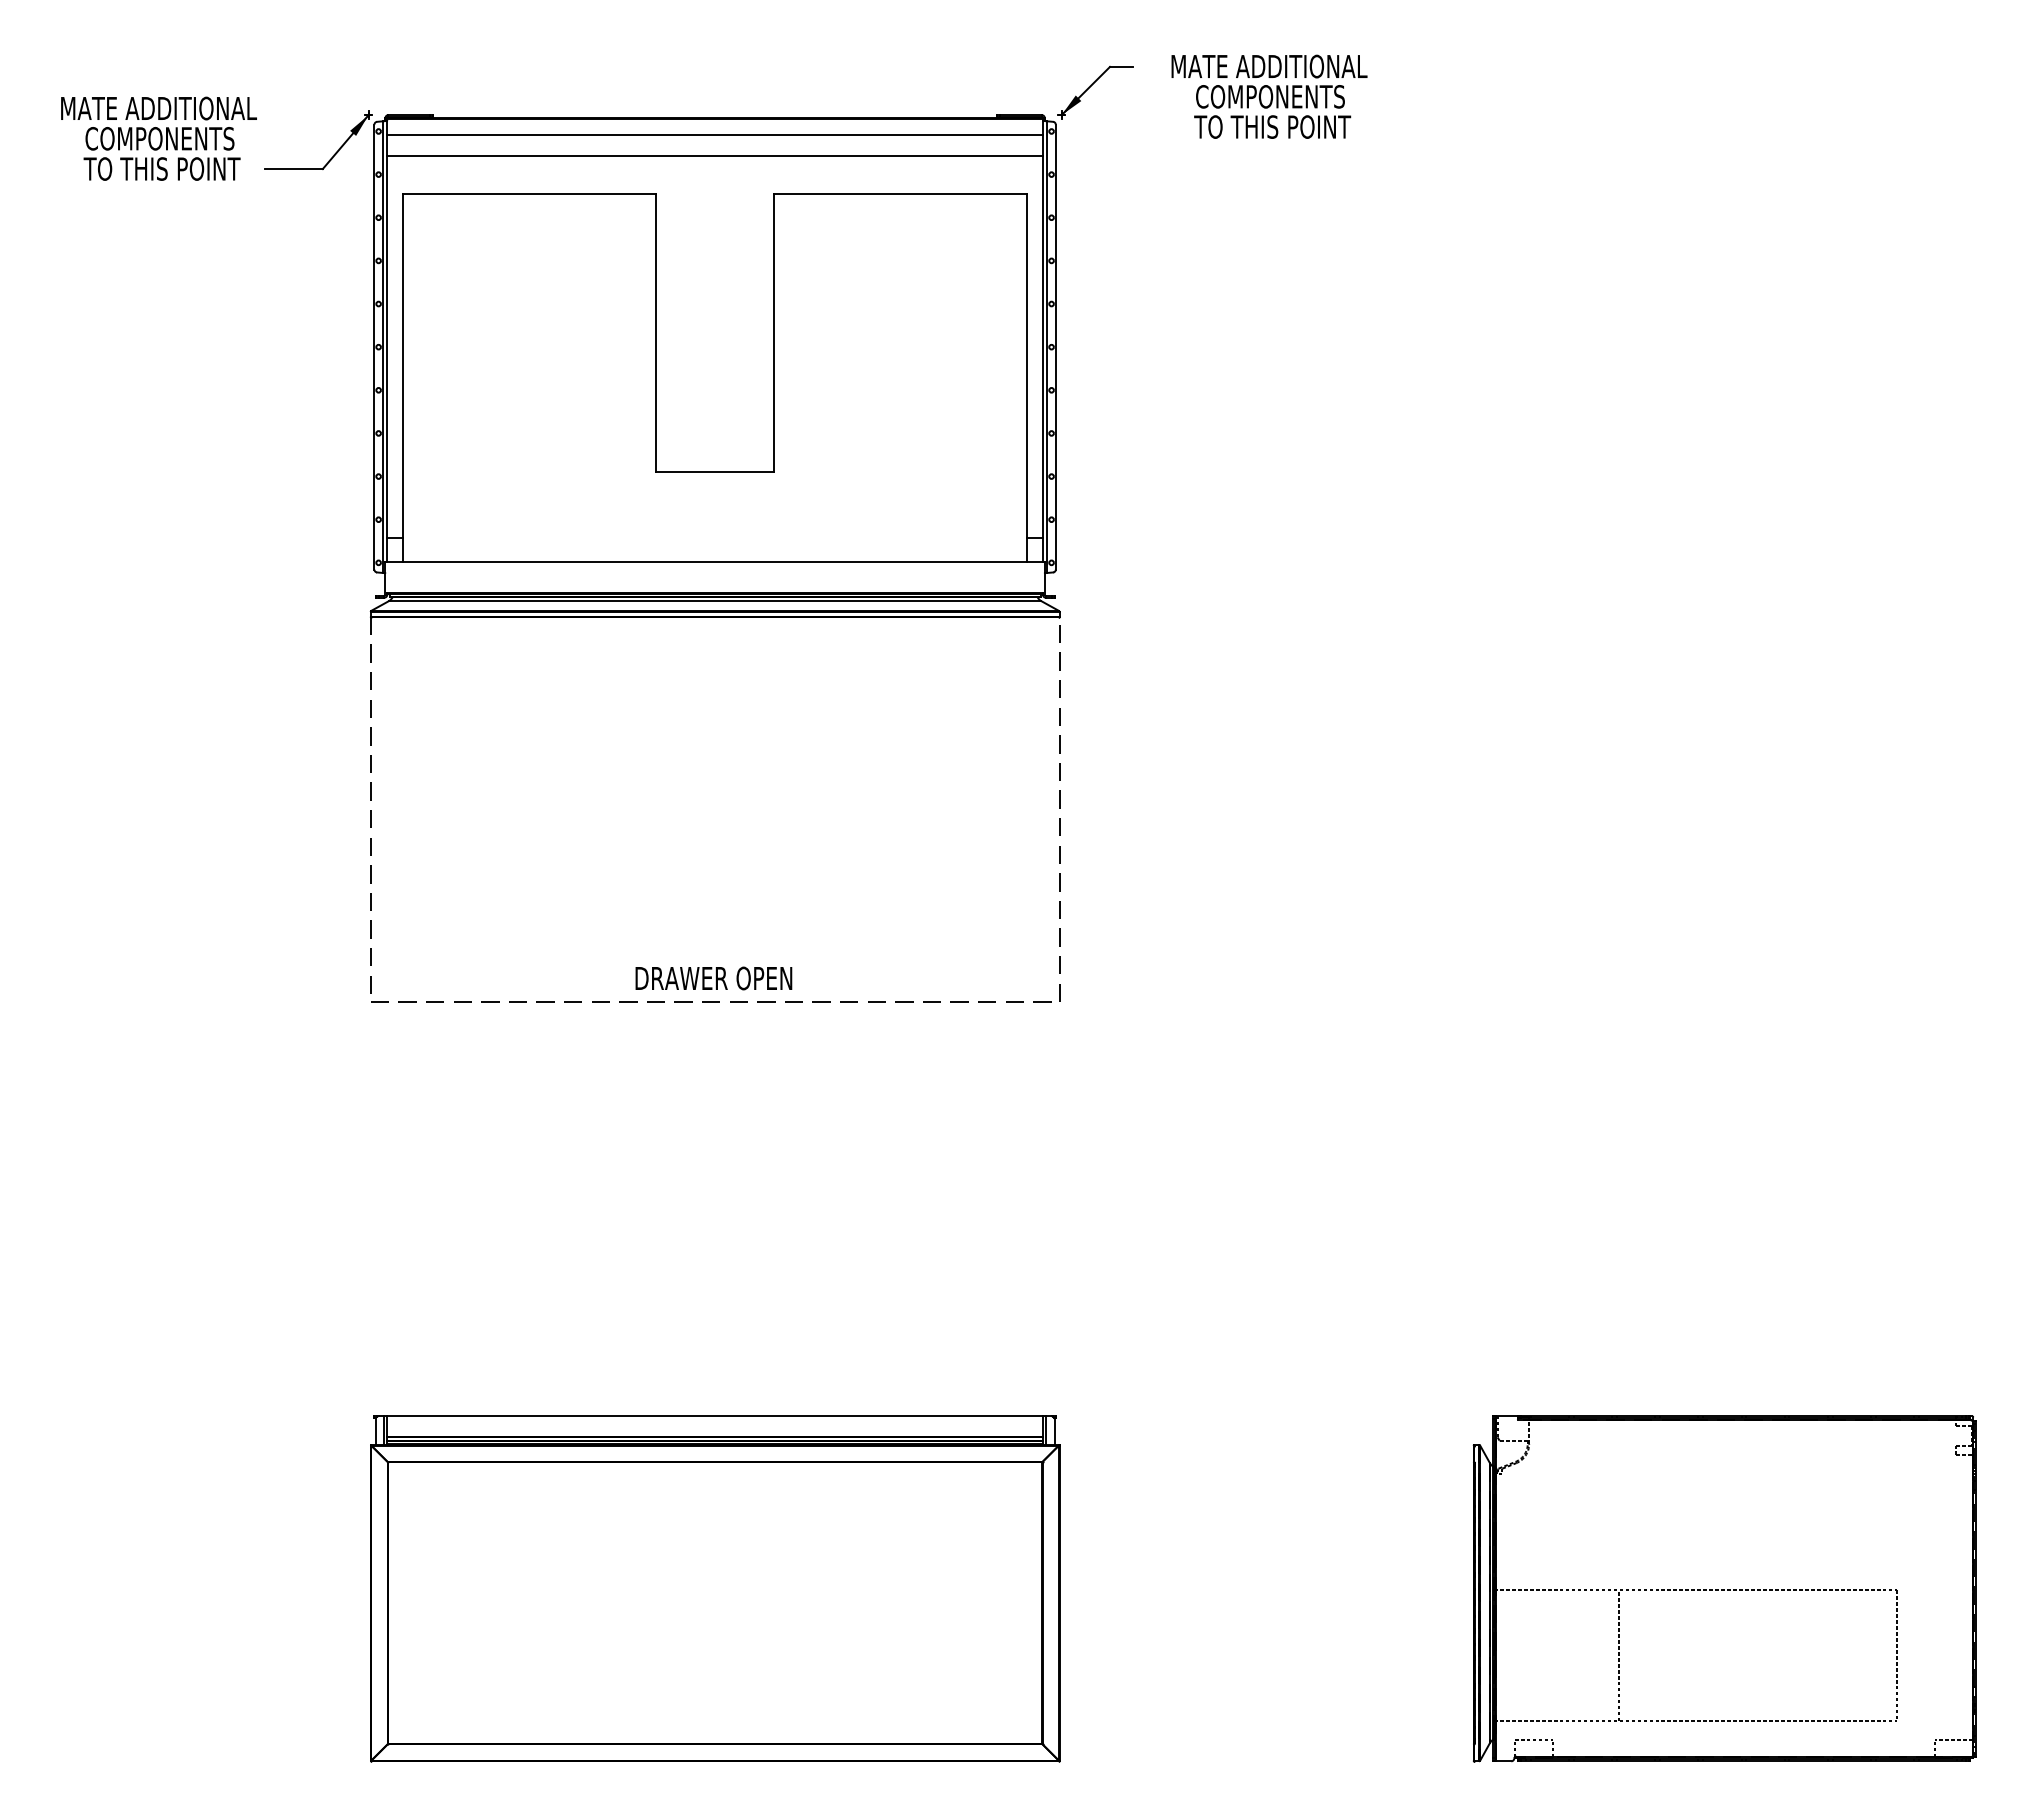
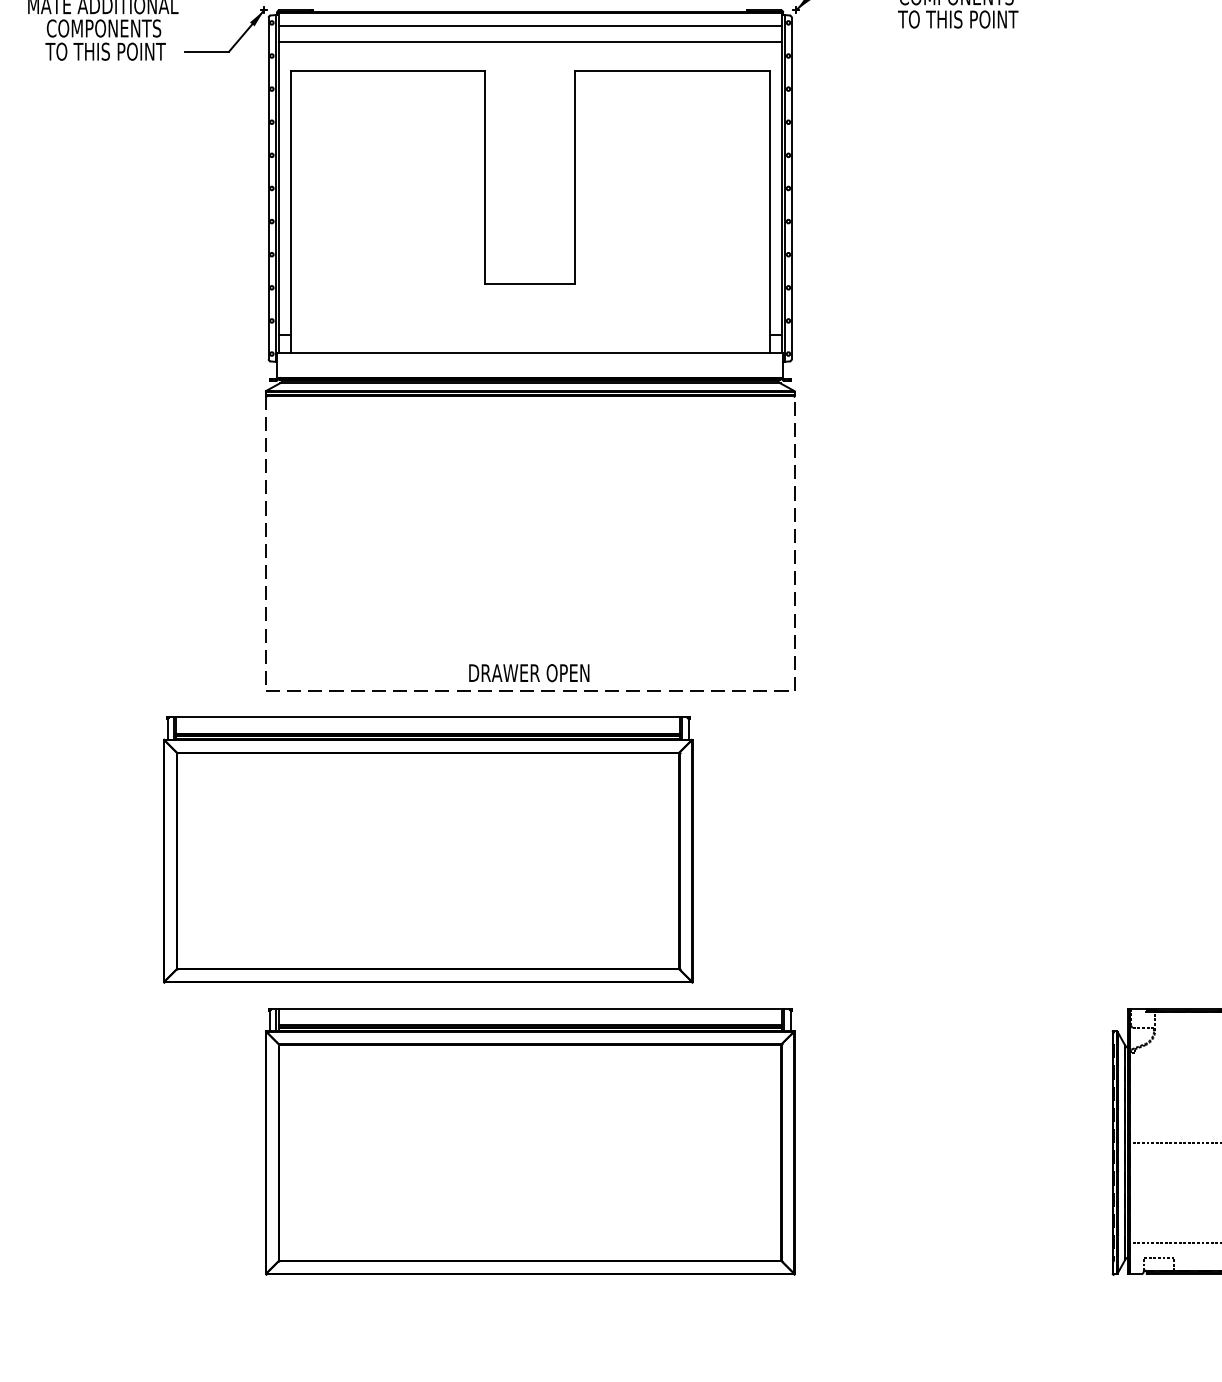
part: (582, 1208) -> (428, 849), added

